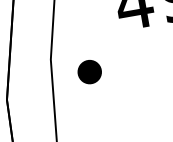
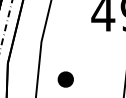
part: (89, 72) -> (65, 79), moved

